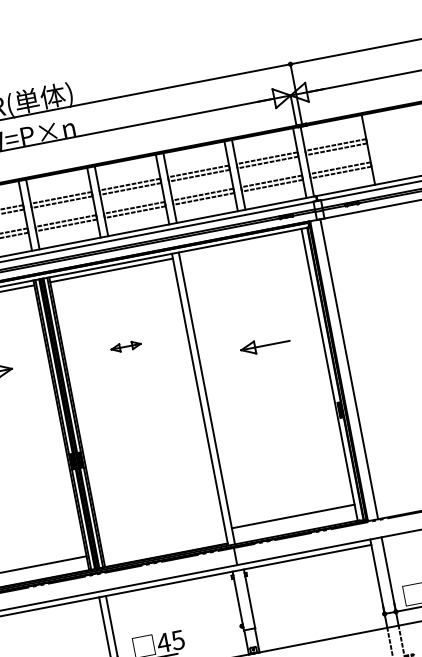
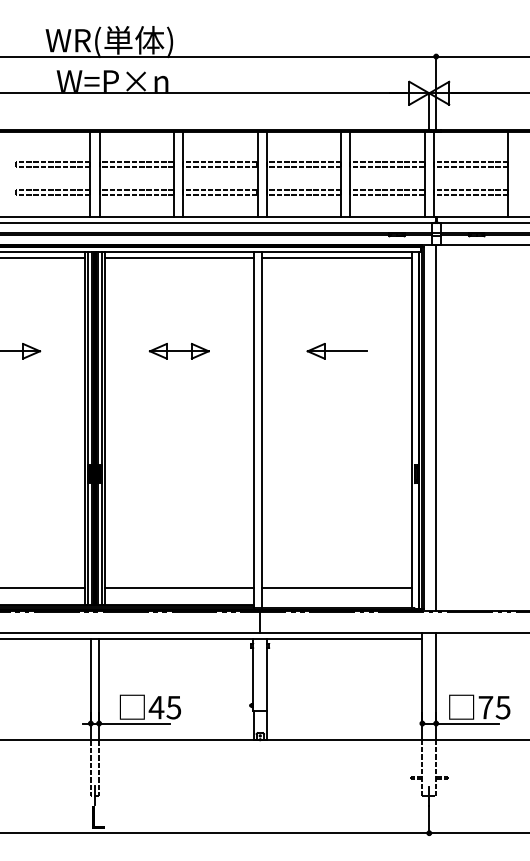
line: (240, 245) -> (336, 258), added
part: (264, 345) -> (336, 351), moved
part: (125, 346) -> (178, 350), size x1.67
line: (163, 541) -> (179, 588), added

